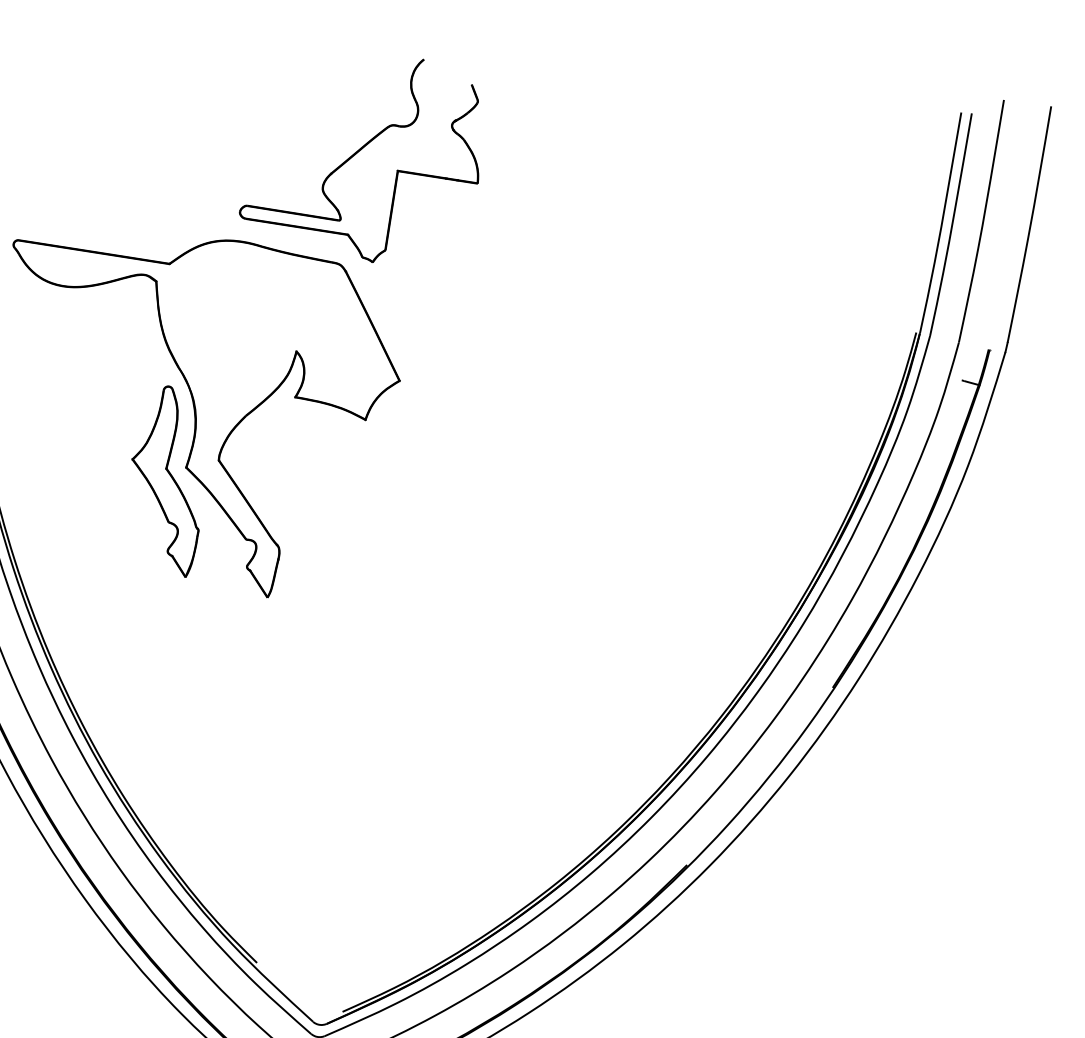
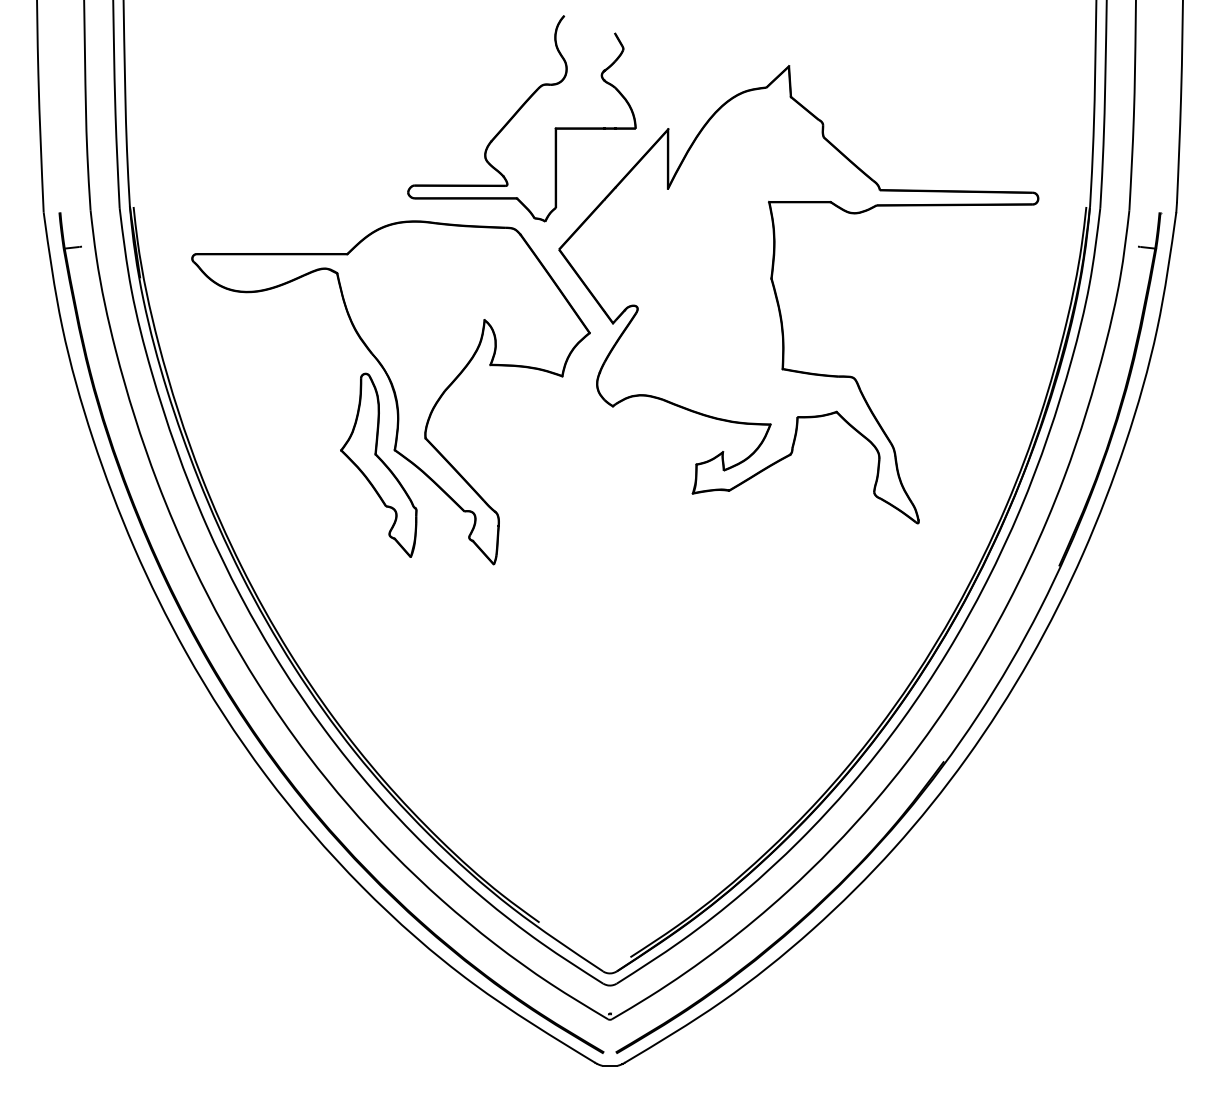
part: (593, 376) -> (778, 299), added

